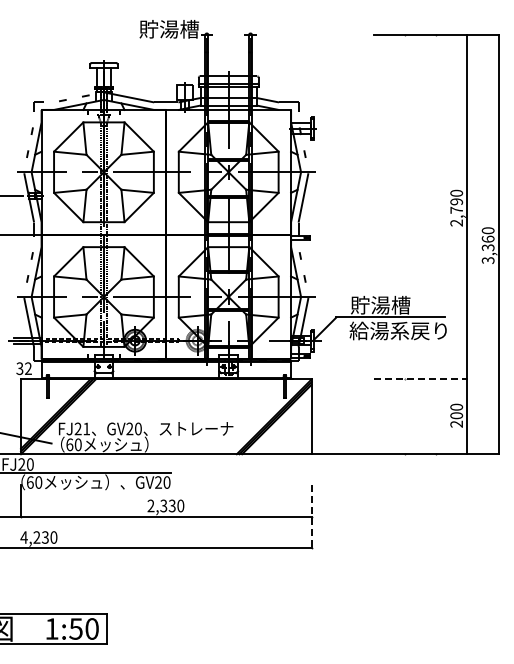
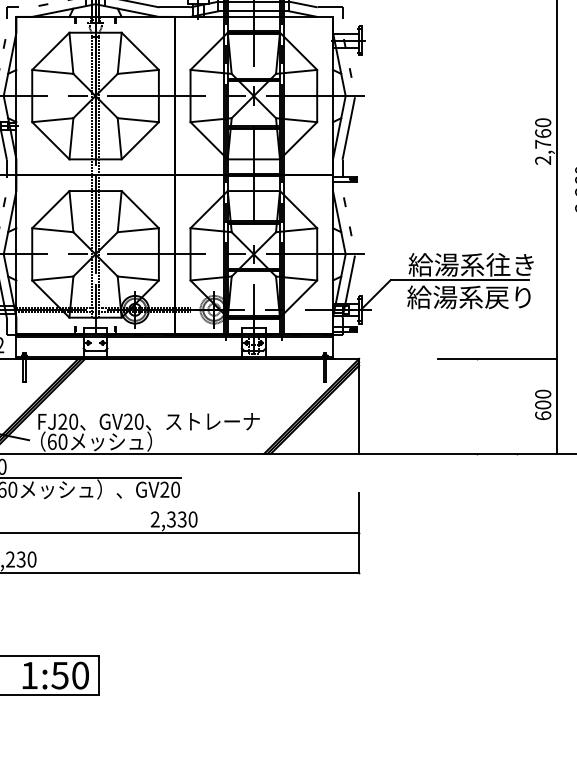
text: (456, 201) -> (542, 133), 2,790 -> 2,760
text: (399, 304) -> (470, 263), 貯湯槽 -> 給湯系往き
line: (420, 379) -> (497, 358), dashed -> solid
text: (456, 423) -> (542, 414), 200 -> 600
text: (86, 428) -> (73, 421), FJ21 -> FJ20
line: (311, 517) -> (358, 534), dashed -> solid

